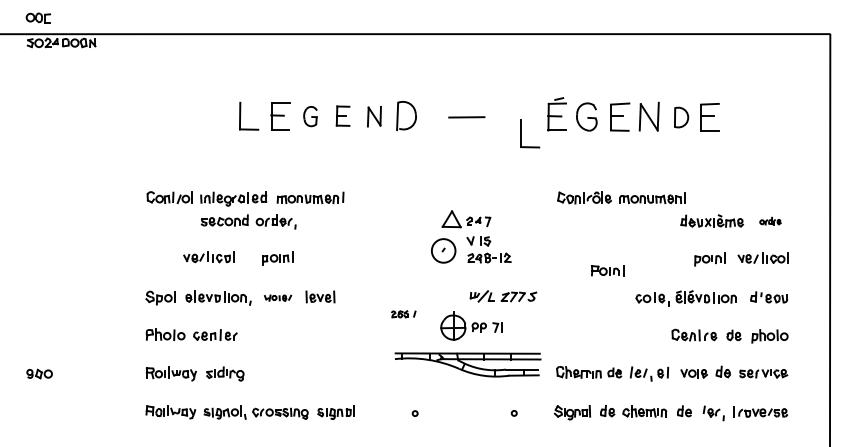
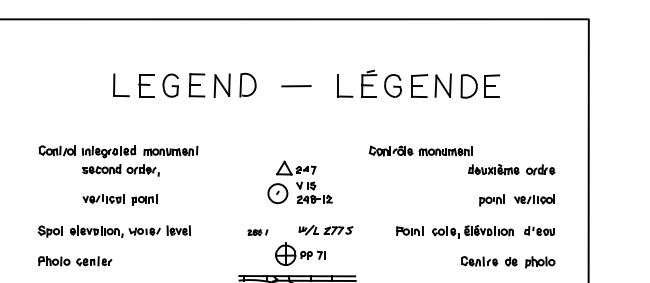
part: (342, 115) -> (196, 84), size x1.43
part: (310, 116) -> (170, 85), size x1.43
part: (374, 116) -> (222, 85), size x1.43
part: (681, 117) -> (469, 86), size x1.43
part: (521, 133) -> (338, 85), moved
part: (770, 220) -> (540, 169), size x1.67
part: (208, 257) -> (103, 198), moved
part: (607, 270) -> (409, 231), moved
part: (277, 297) -> (144, 231), size x1.43
part: (403, 314) -> (257, 232), moved

